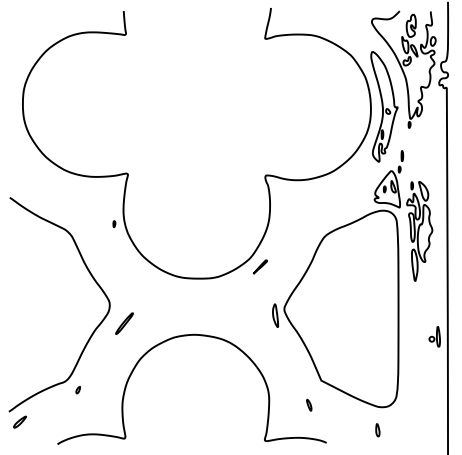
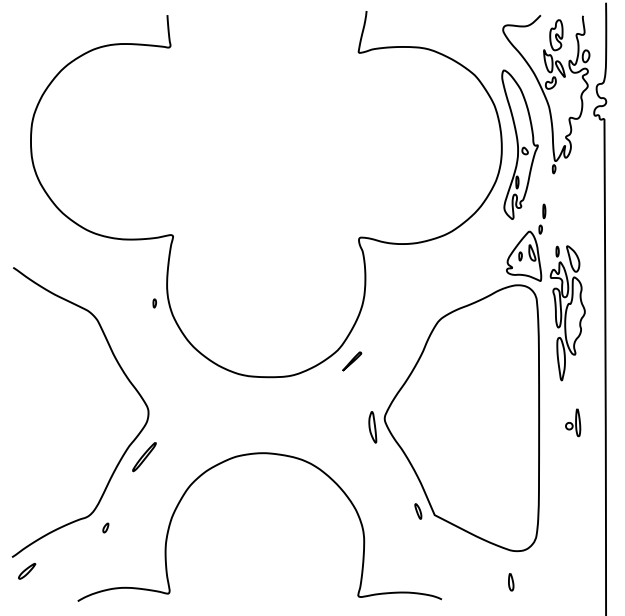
part: (124, 323) -> (144, 457), moved
part: (435, 336) -> (573, 422), moved
part: (309, 405) -> (418, 511), moved

